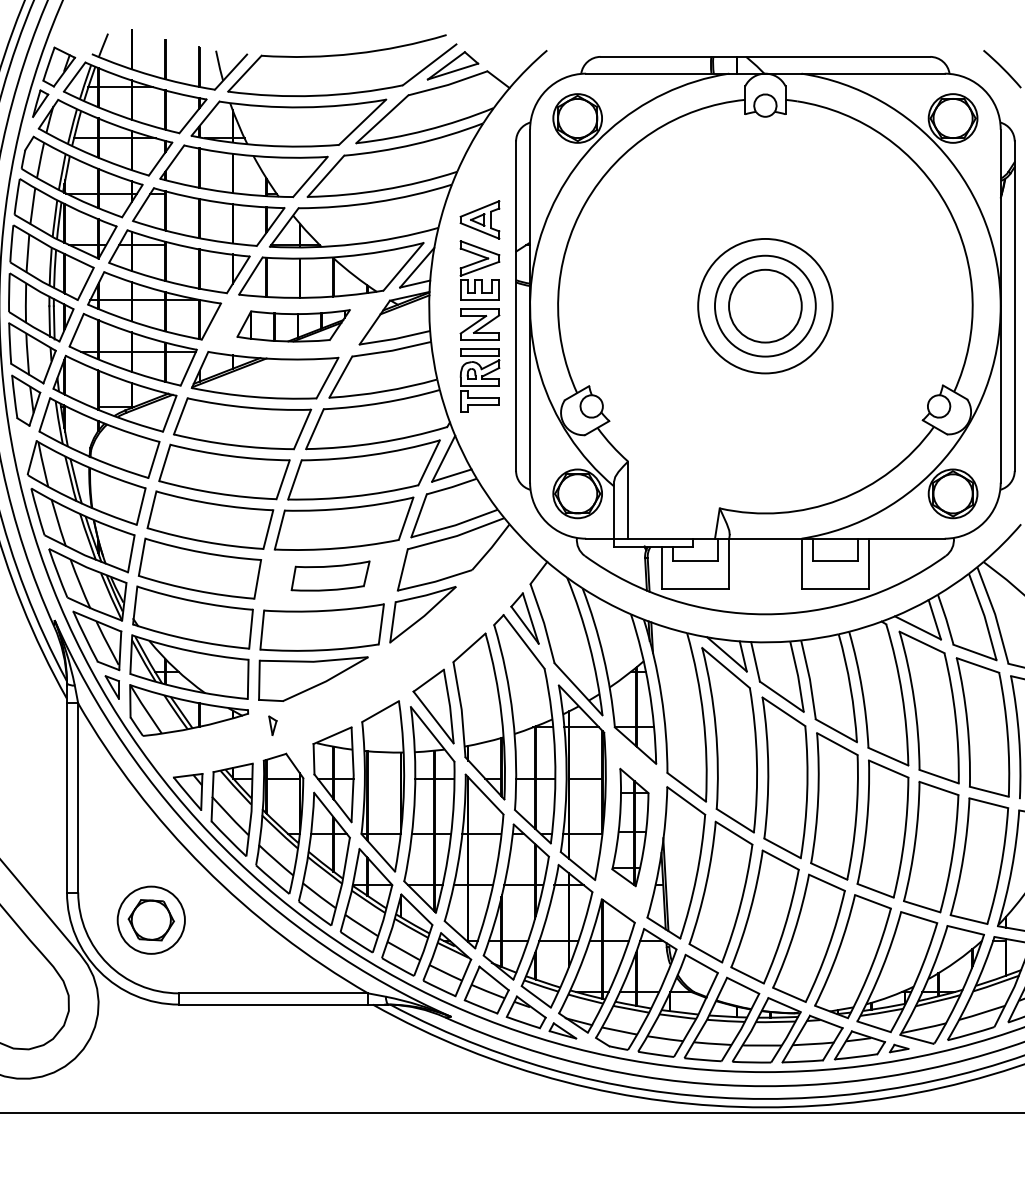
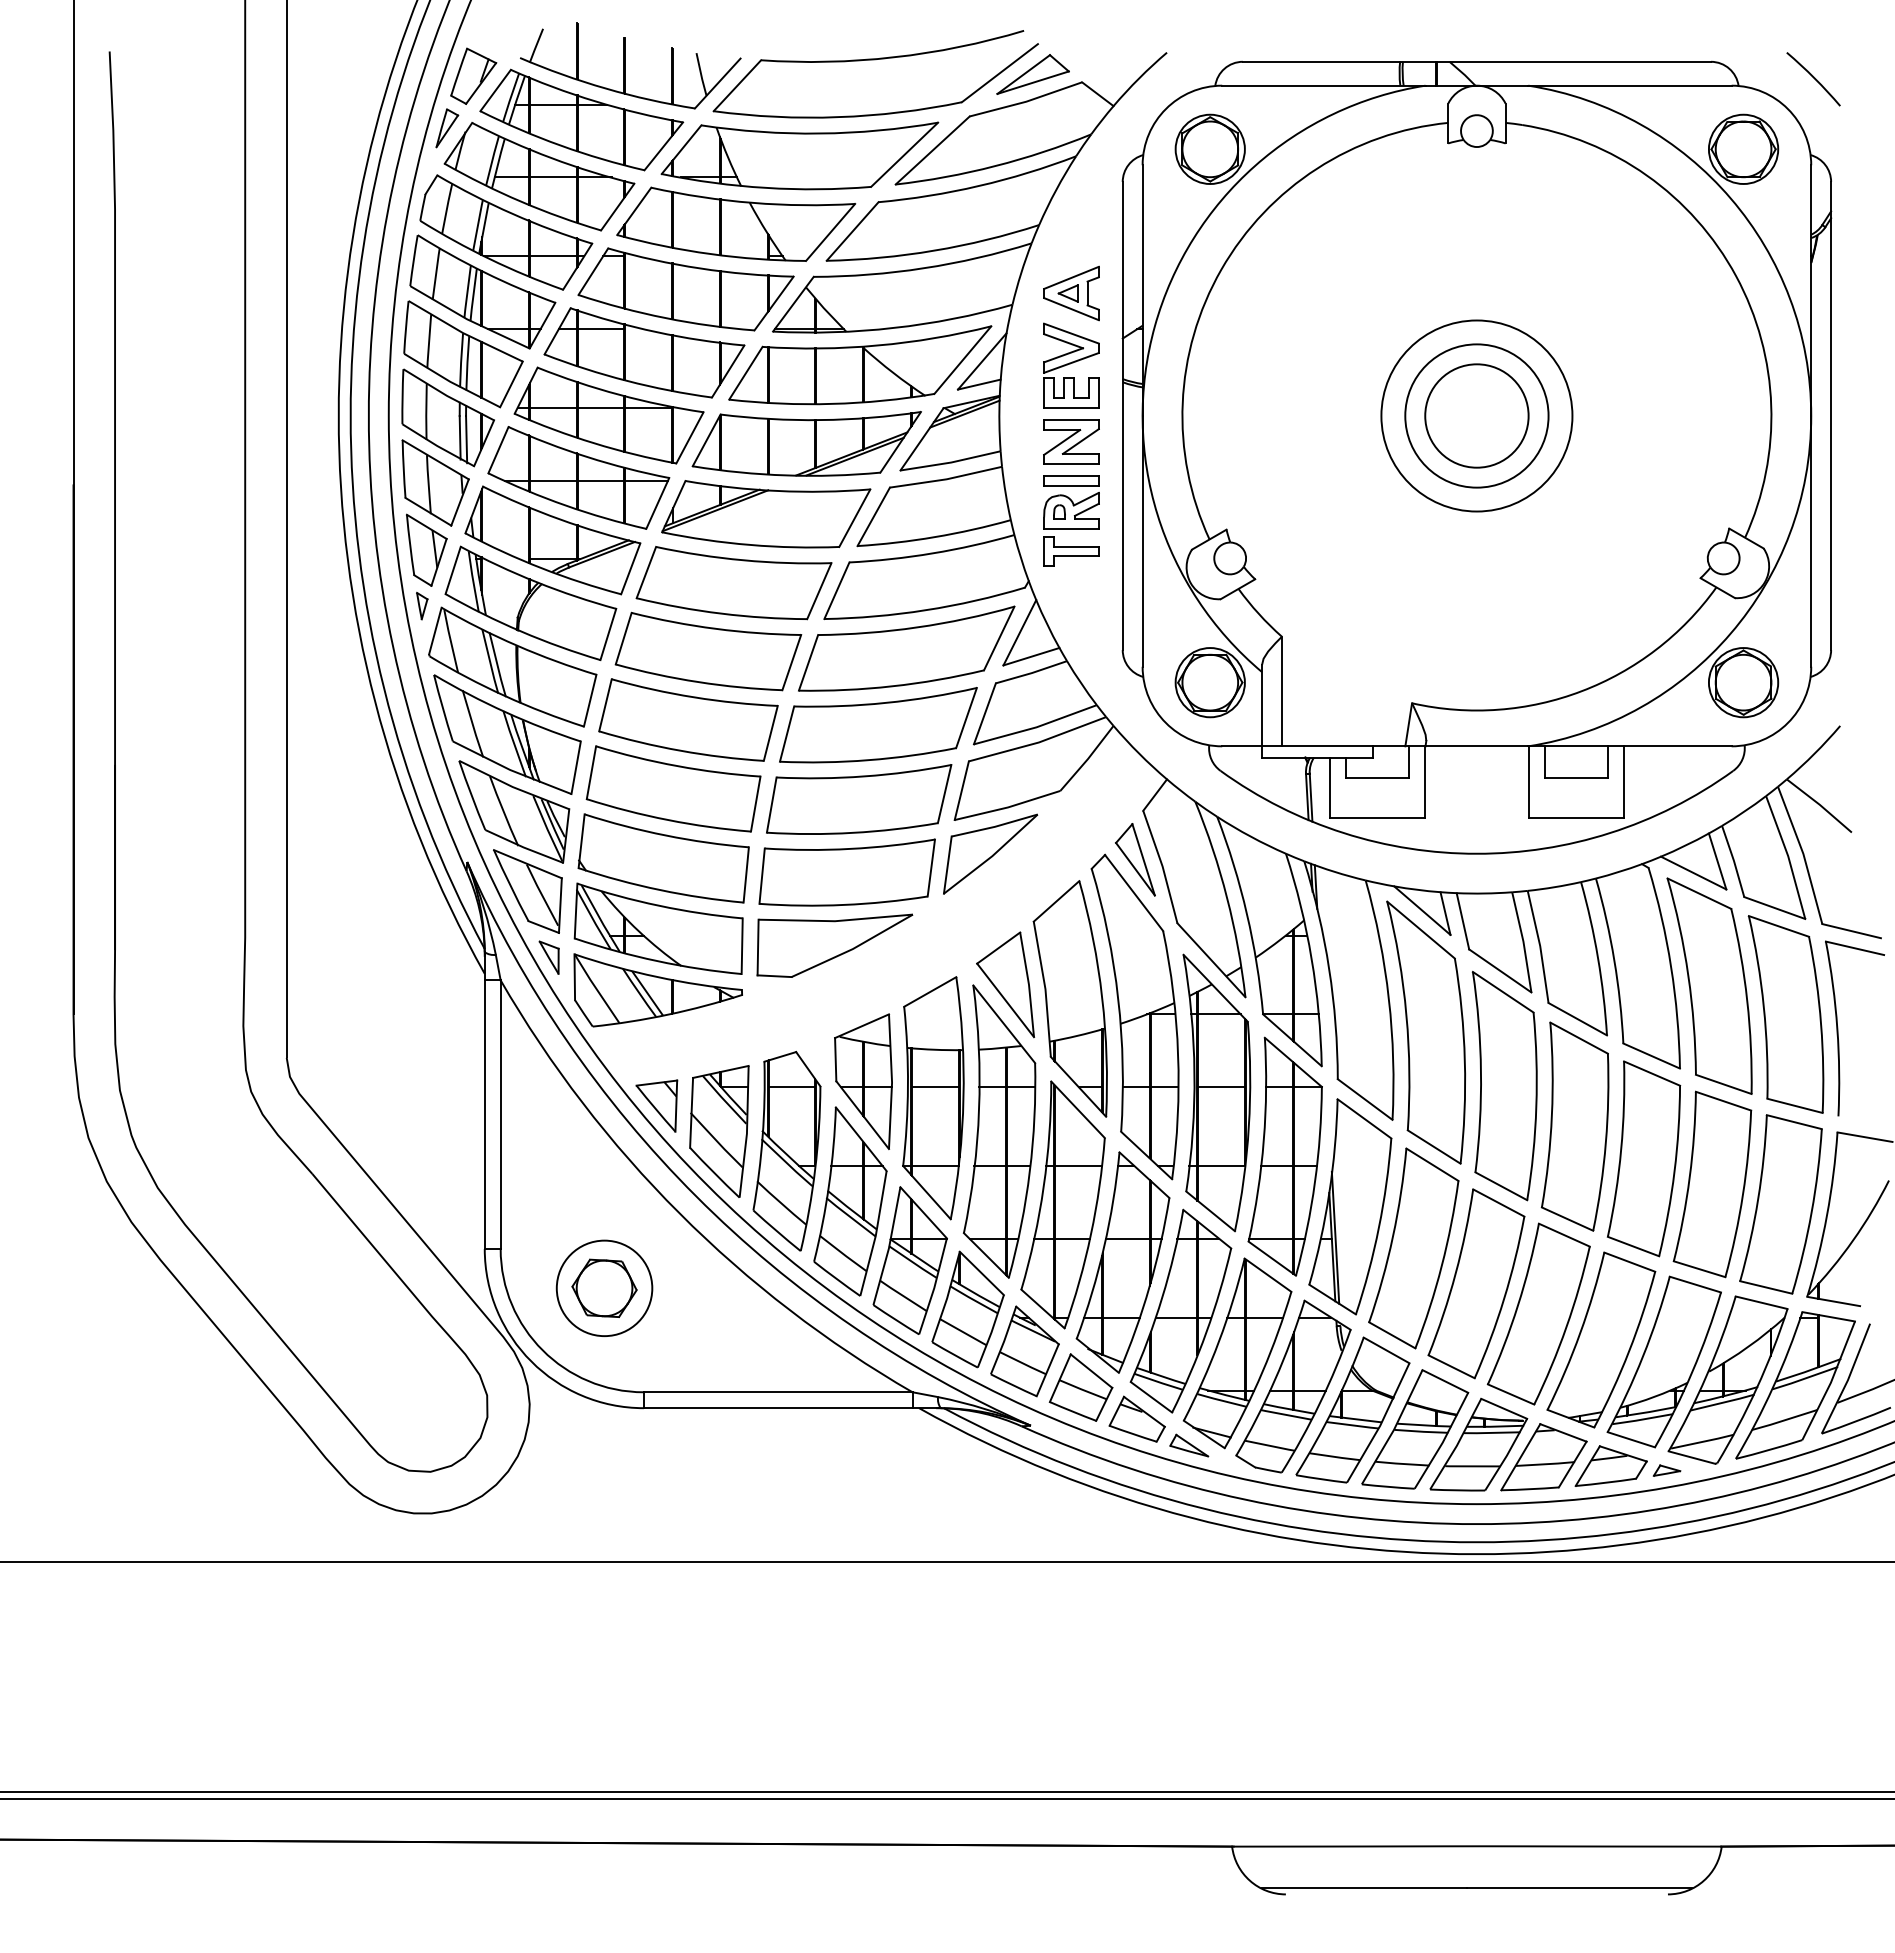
part: (293, 325) -> (806, 443), size x1.43
part: (330, 576) -> (859, 799), size x1.67
part: (273, 725) -> (422, 605), moved
line: (383, 778) -> (934, 1087), added
part: (629, 827) -> (1284, 1156), size x1.43

